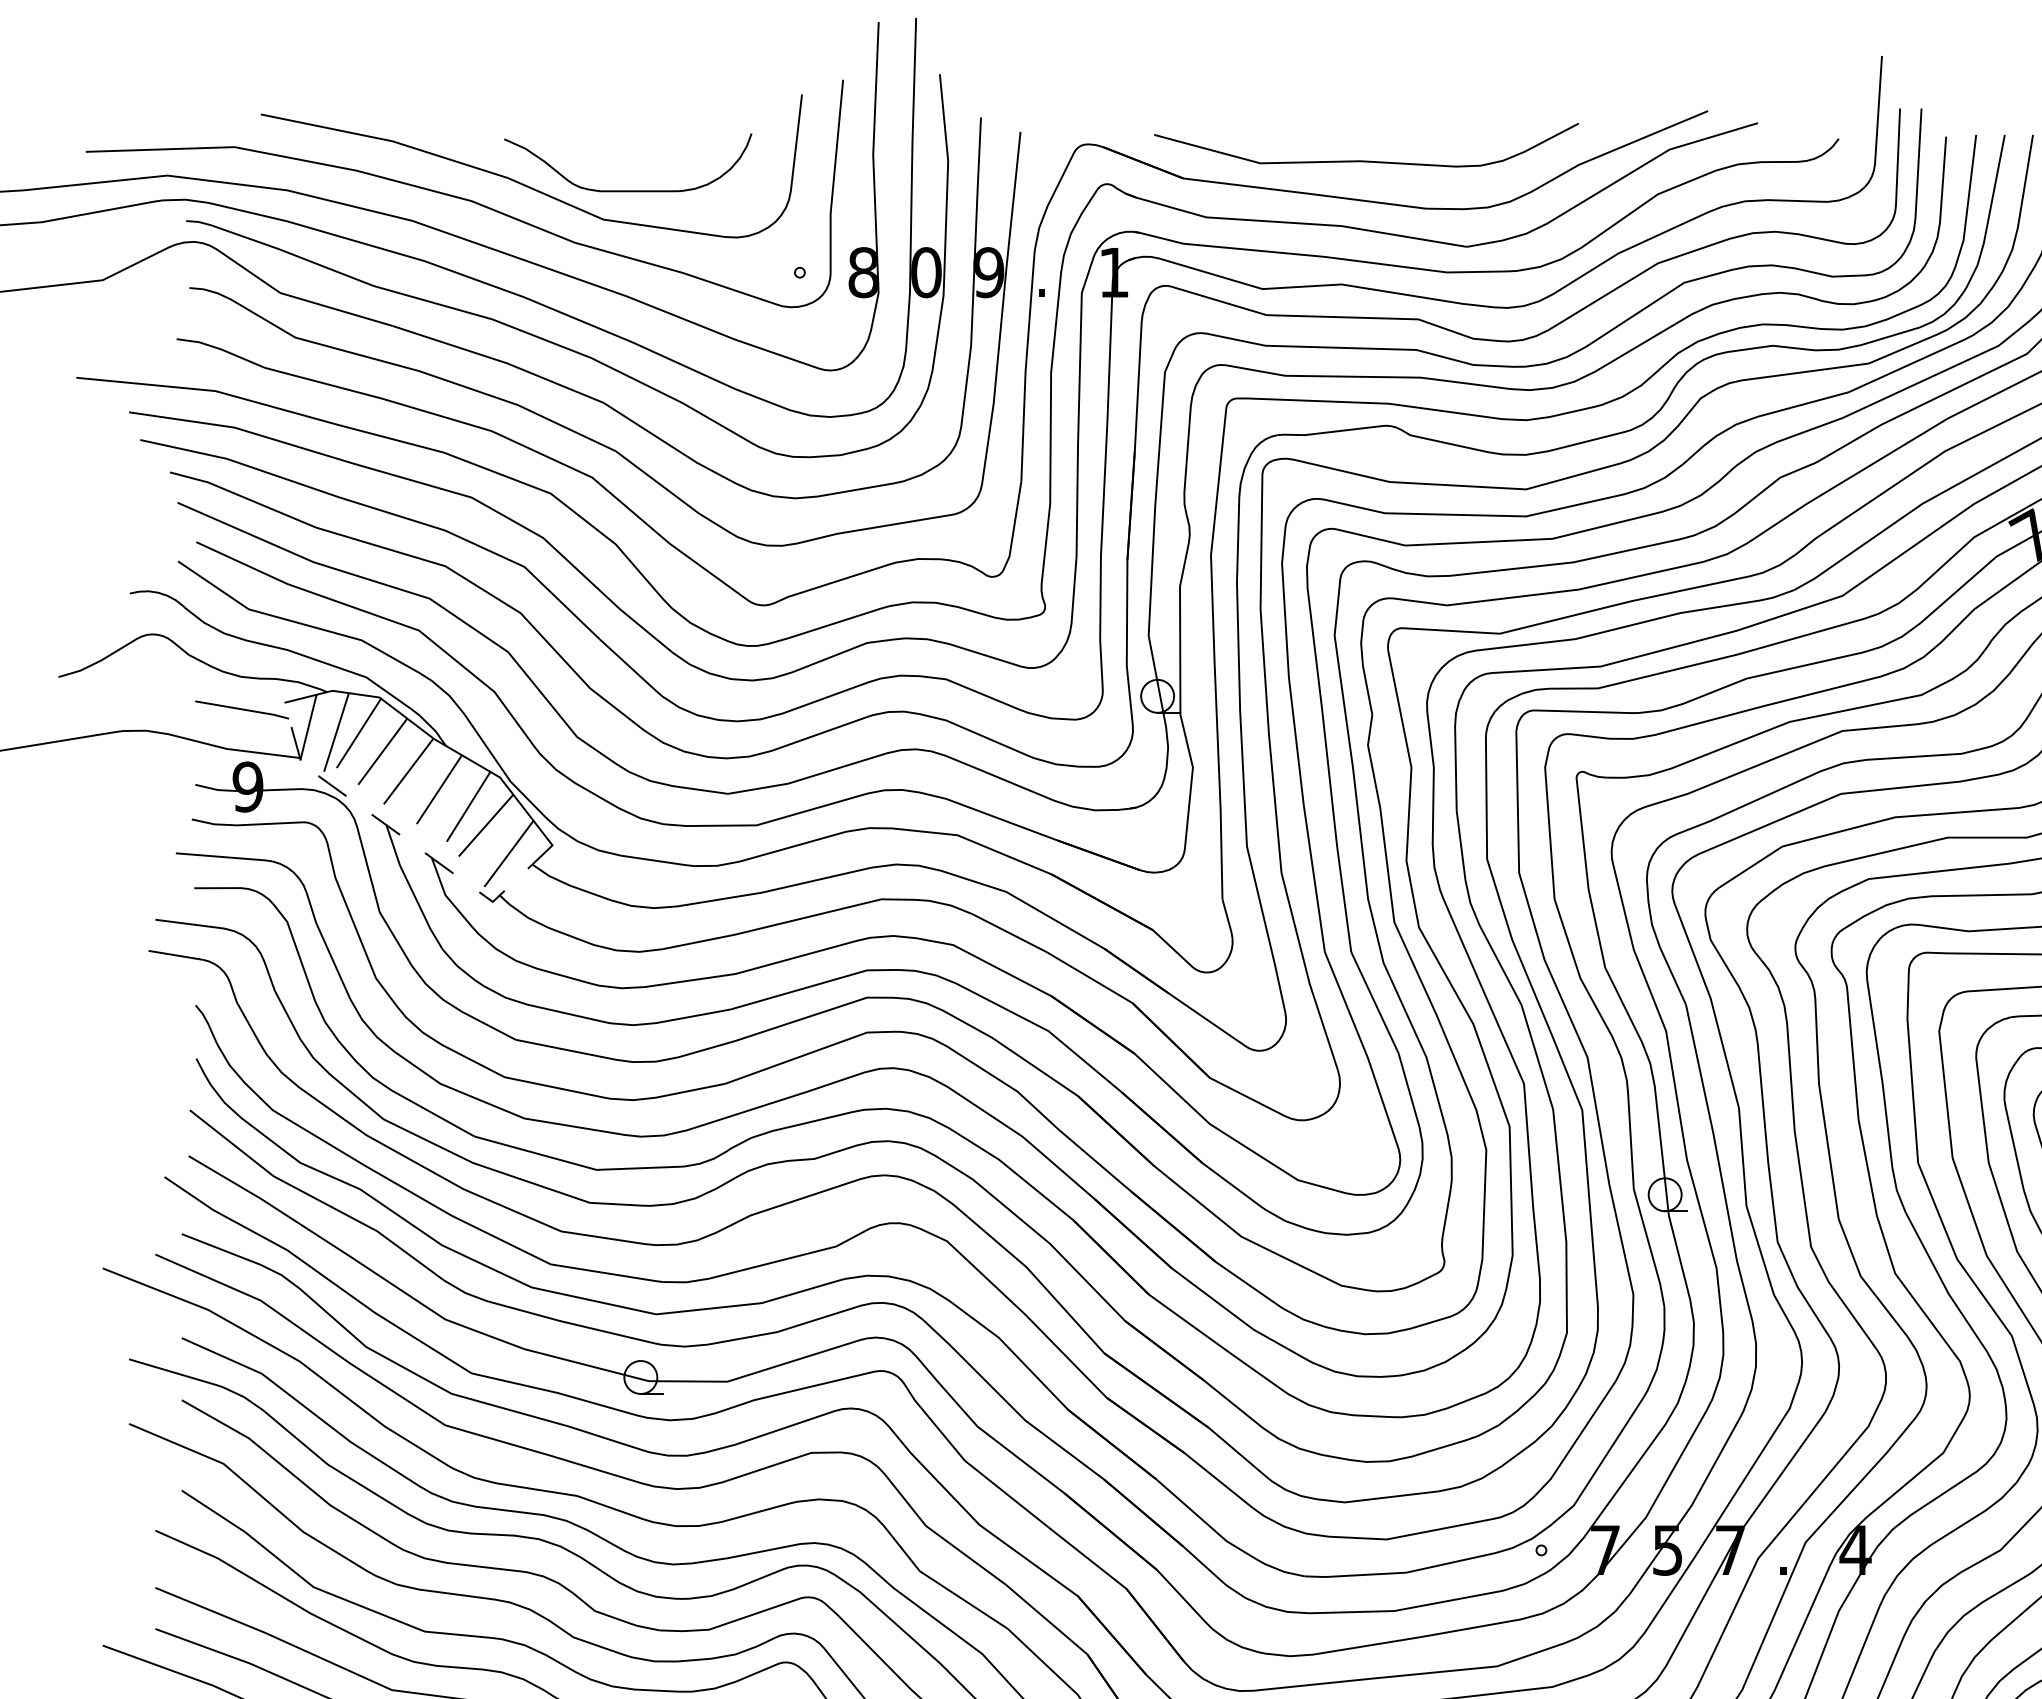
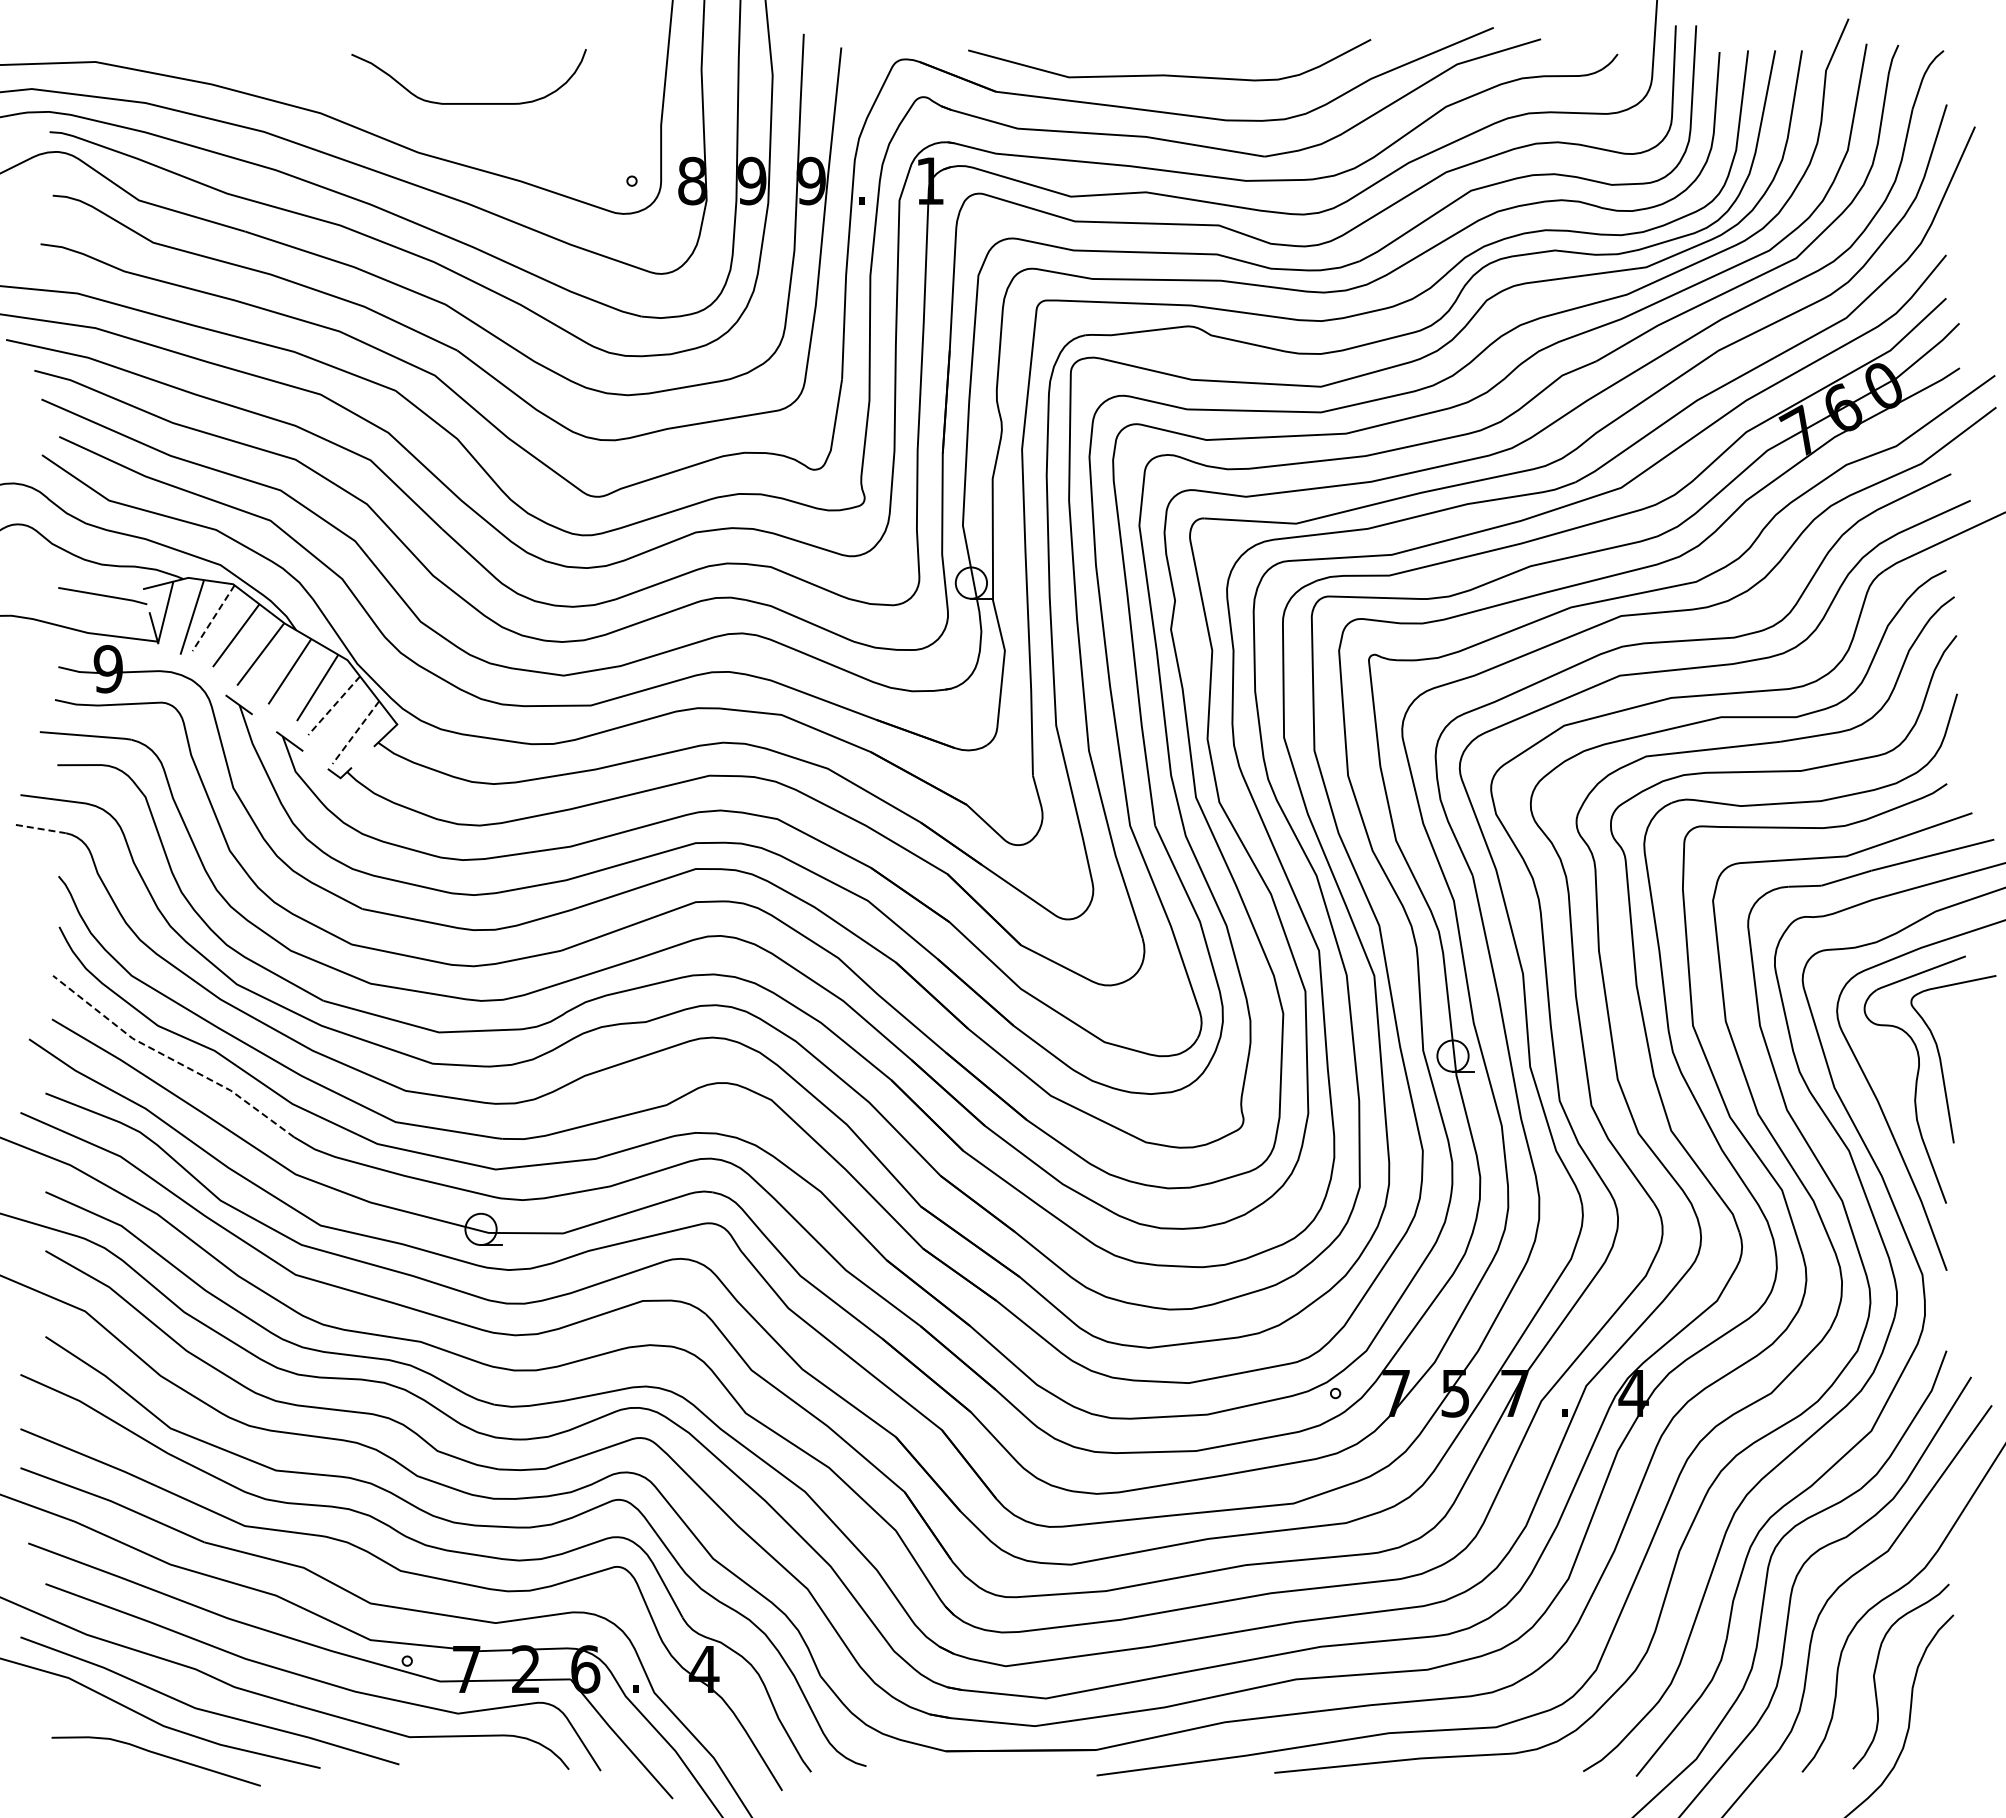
curve: (523, 183) -> (369, 96), removed
text: (925, 273) -> (751, 181), 0 -> 9
line: (358, 733) -> (213, 618), solid -> dashed
line: (332, 786) -> (188, 668), removed
line: (485, 826) -> (333, 706), solid -> dashed
line: (508, 853) -> (355, 732), solid -> dashed
line: (176, 954) -> (40, 828), solid -> dashed
line: (314, 1198) -> (171, 1059), solid -> dashed

